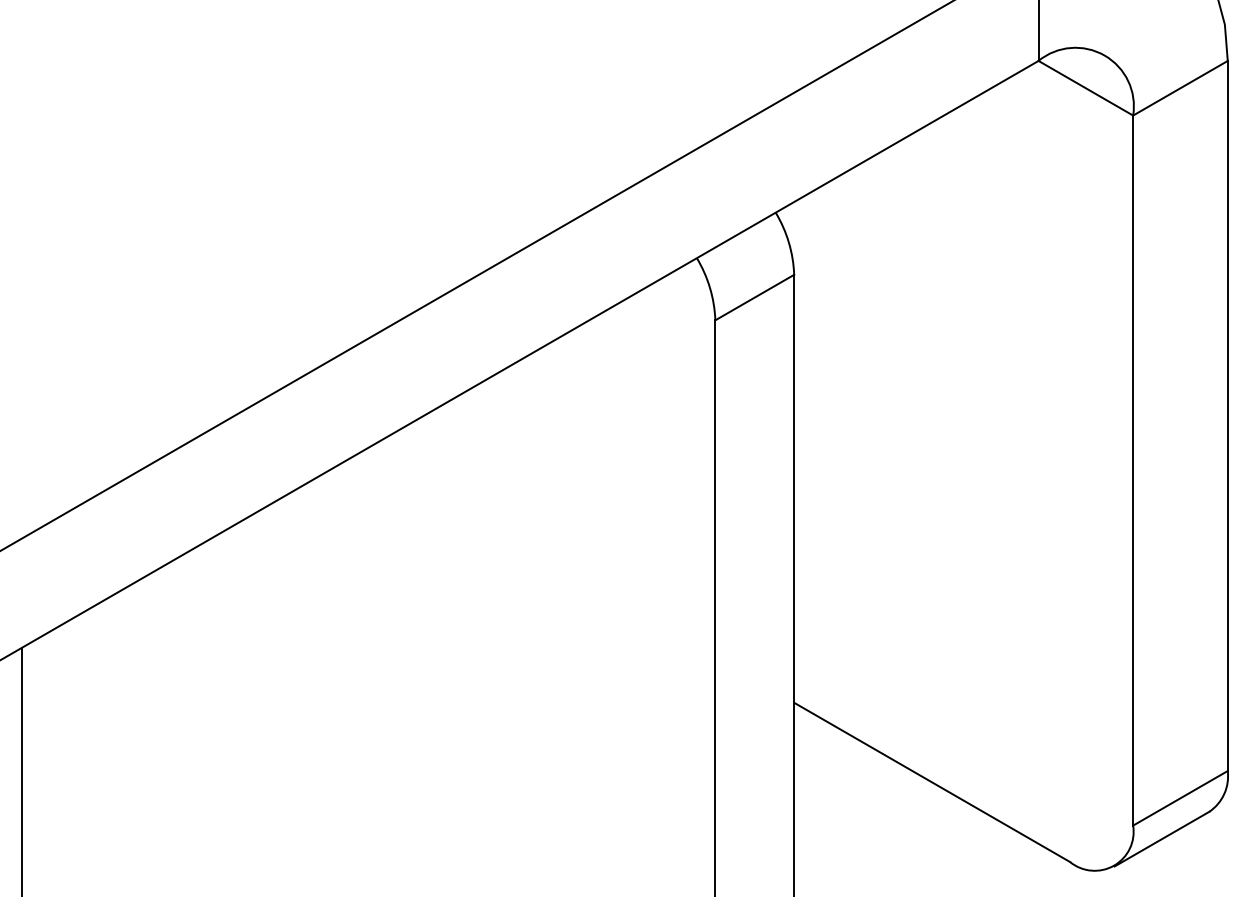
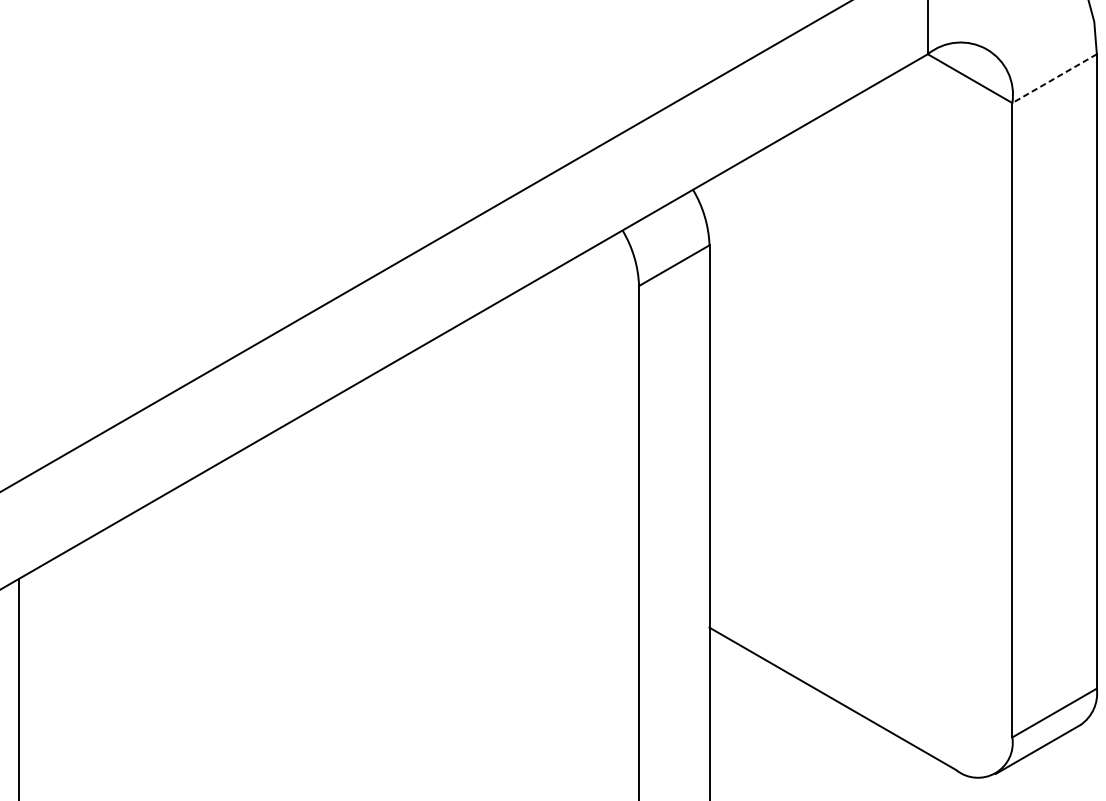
line: (1180, 88) -> (1054, 78), solid -> dashed

